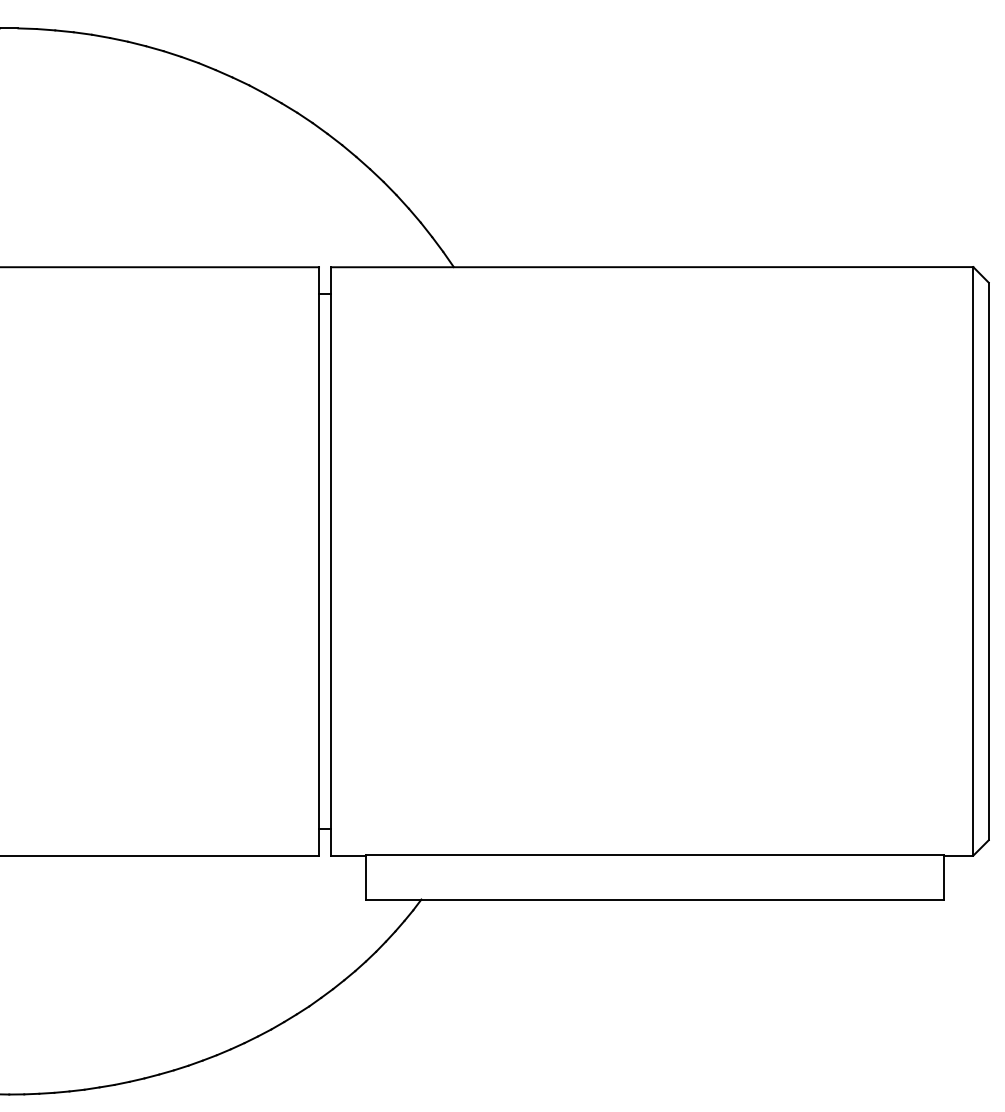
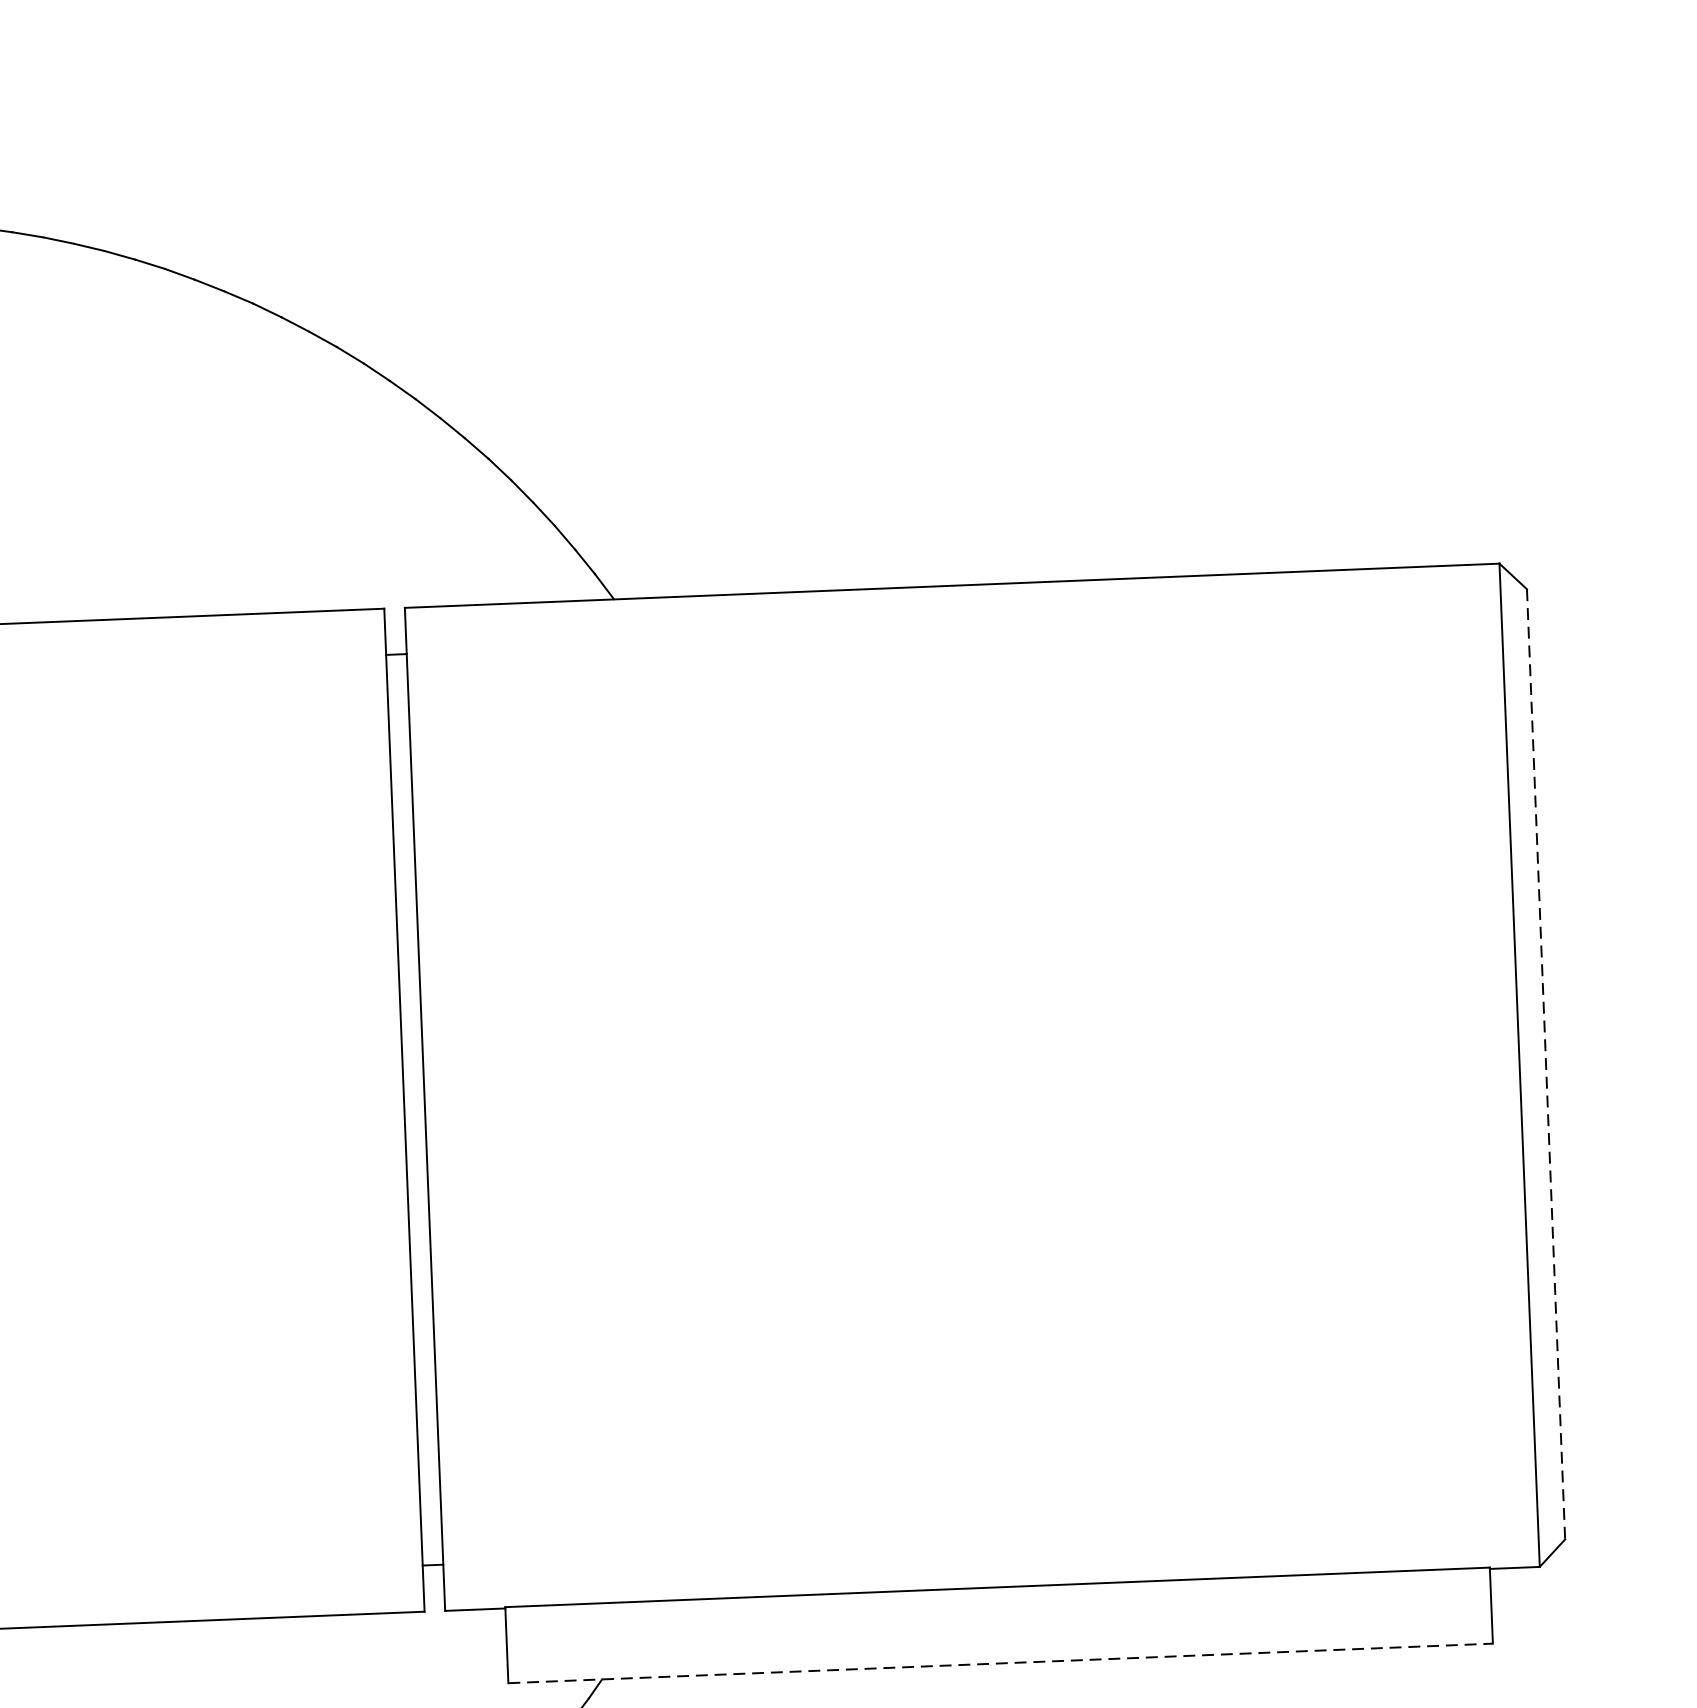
line: (988, 561) -> (1545, 1064), solid -> dashed
line: (655, 899) -> (1001, 1663), solid -> dashed

